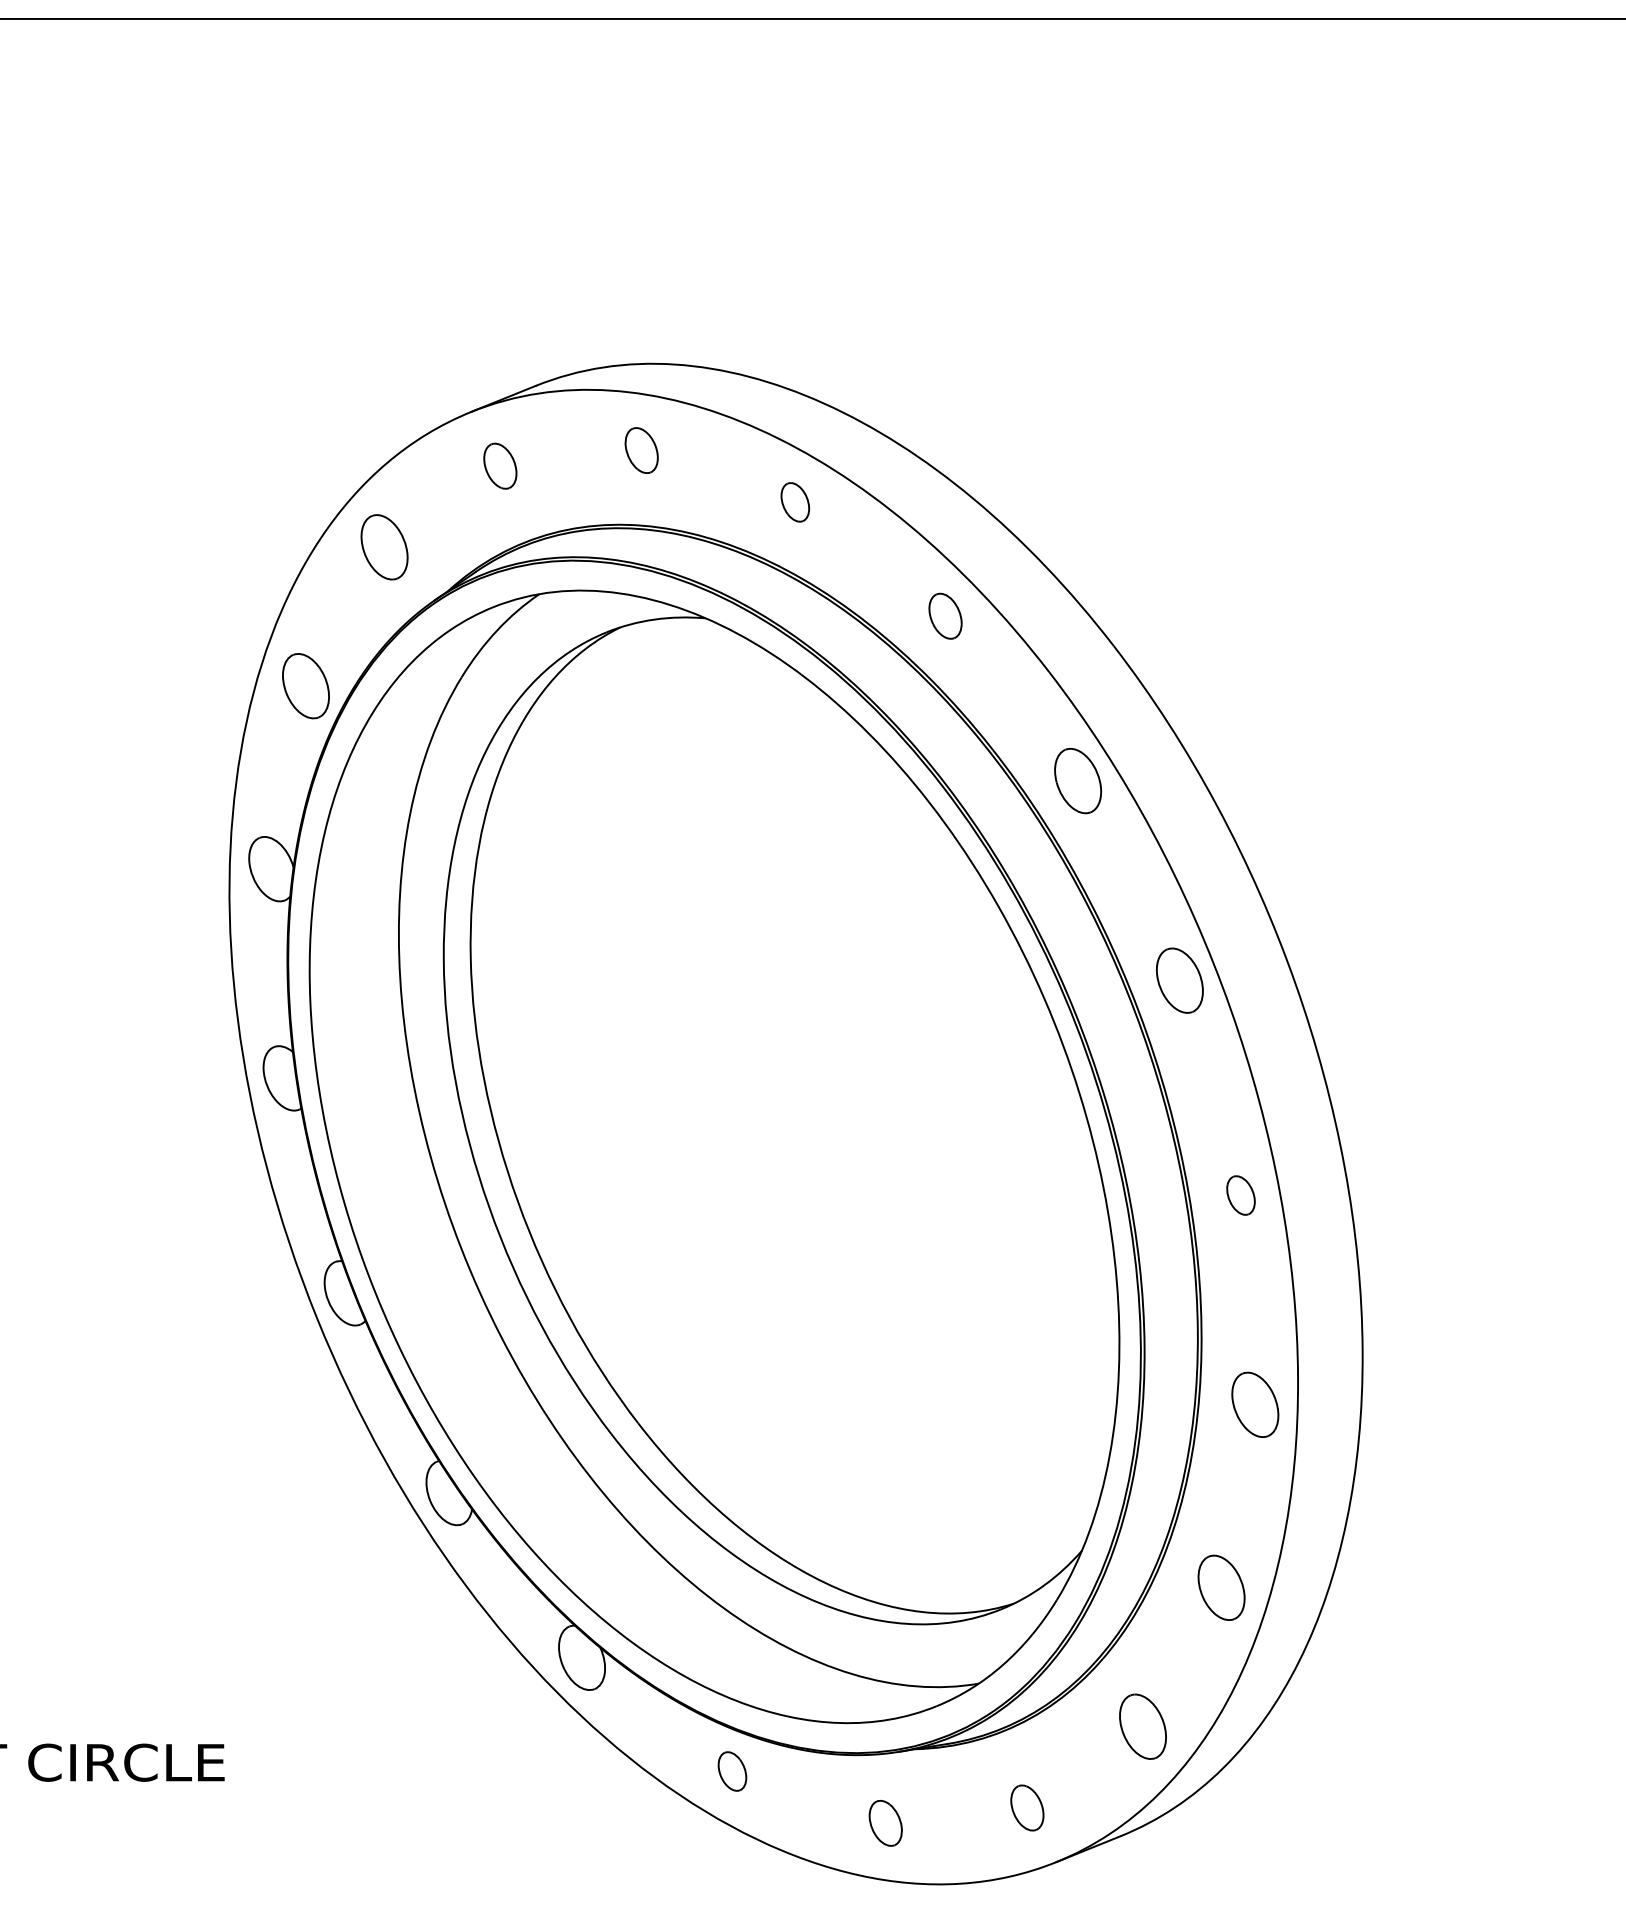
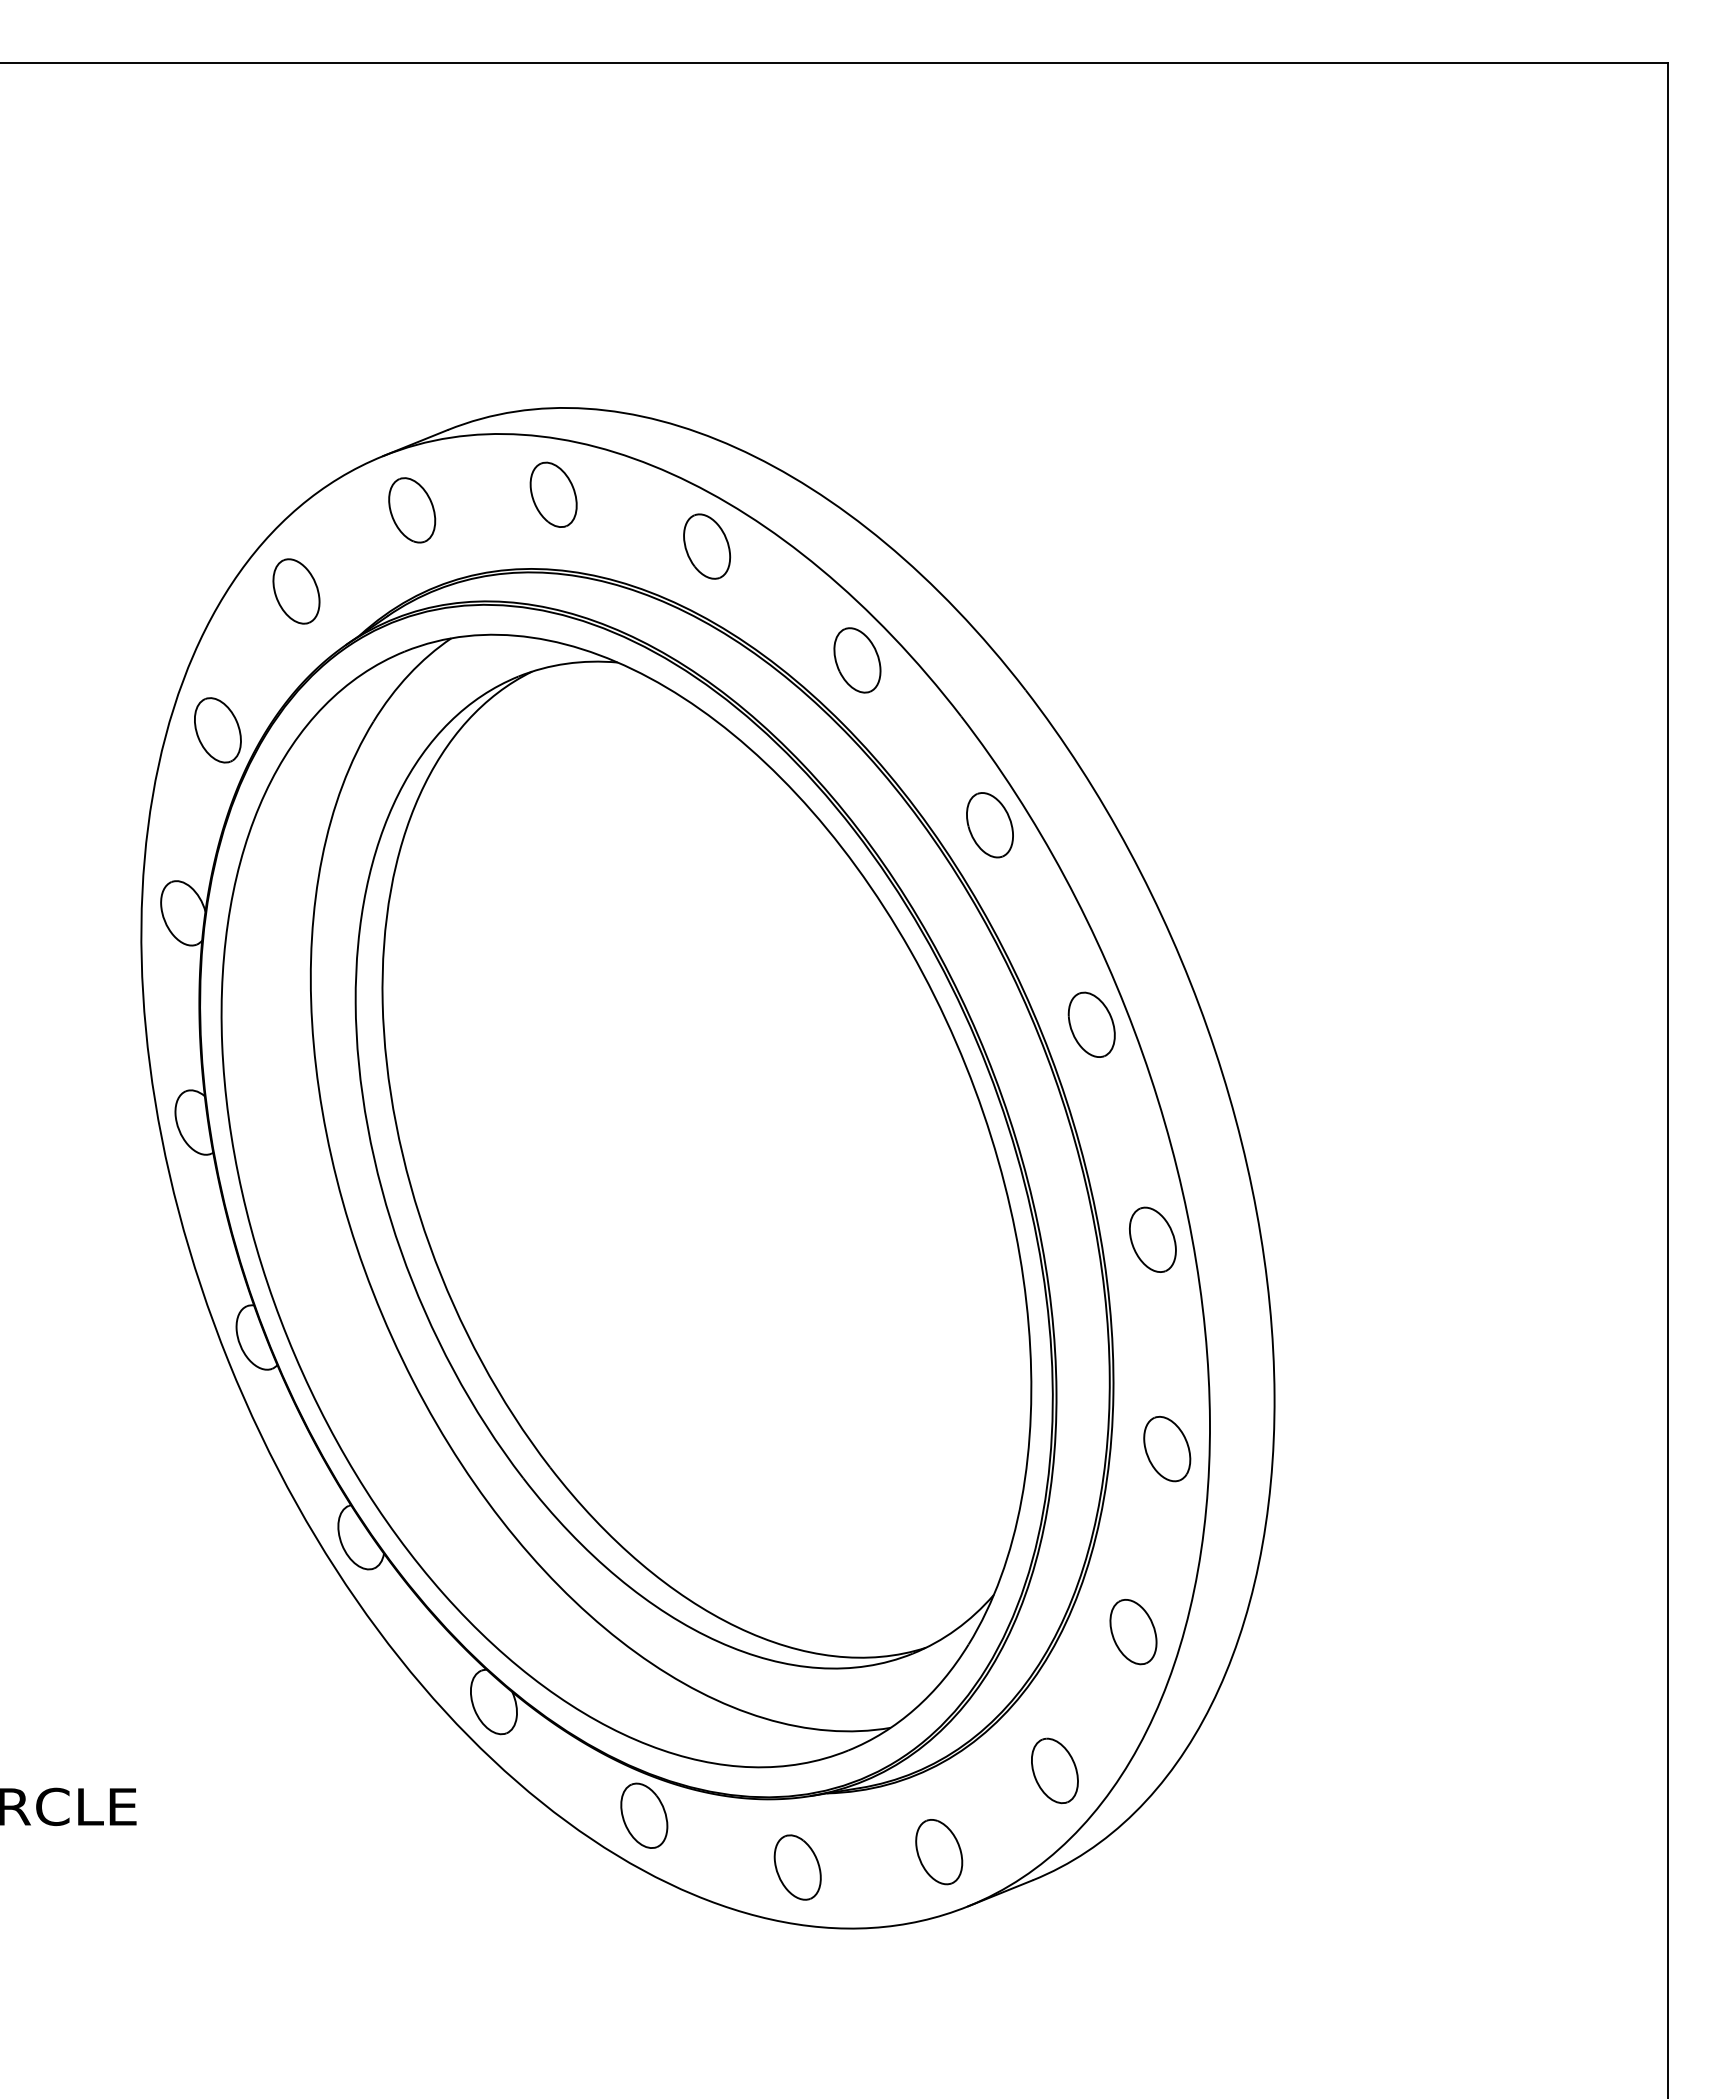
part: (641, 450) -> (553, 494), size x1.43
part: (500, 466) -> (412, 510), size x1.43
part: (795, 502) -> (707, 546), size x1.67
part: (945, 616) -> (857, 660), size x1.43
part: (1240, 1195) -> (1152, 1239), size x1.67
part: (732, 1771) -> (644, 1815), size x1.67
part: (1027, 1808) -> (939, 1852), size x1.43
part: (885, 1823) -> (797, 1867), size x1.43

